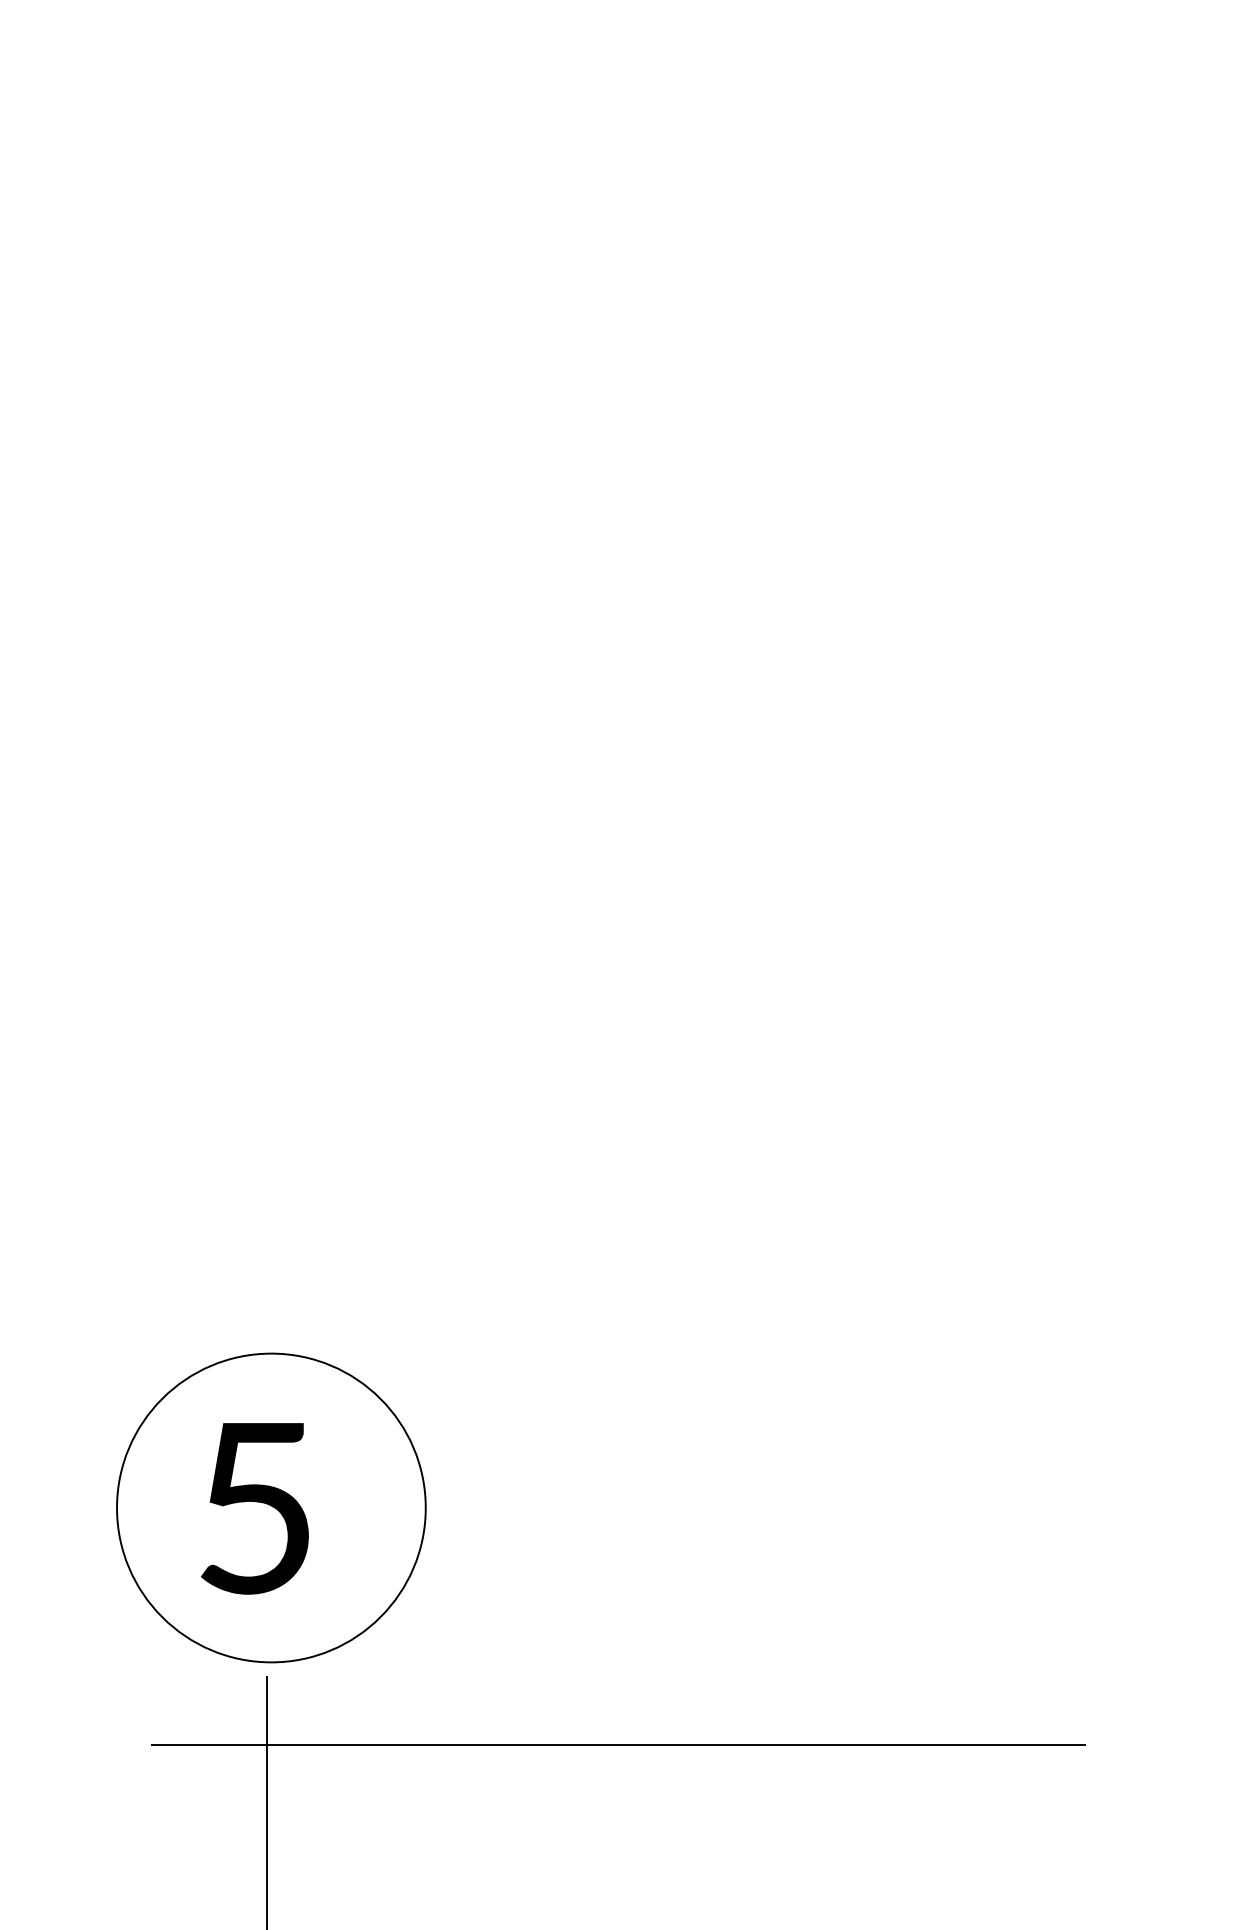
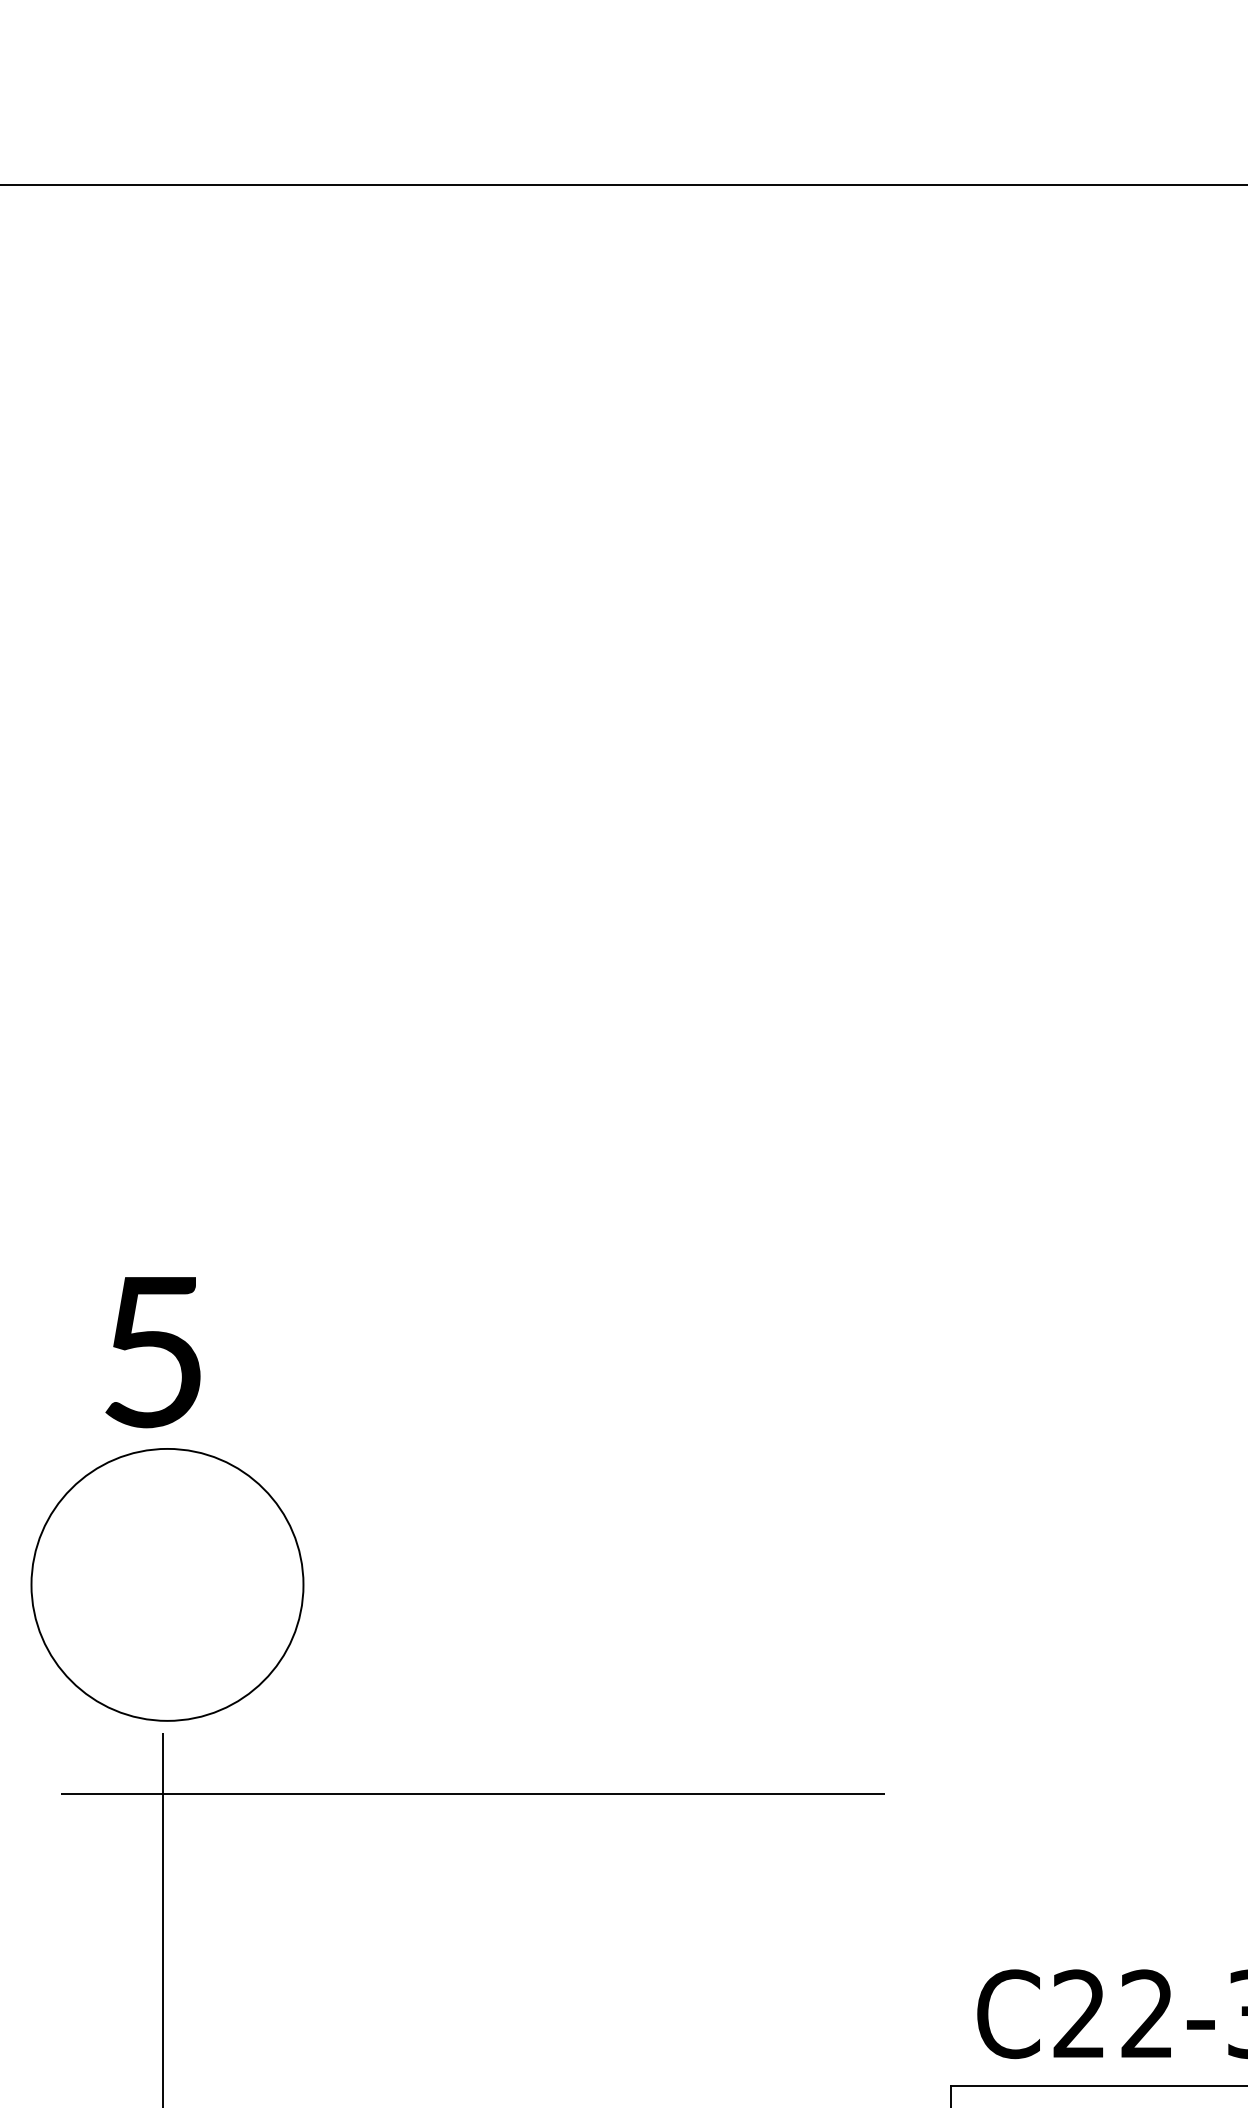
text: (254, 1508) -> (152, 1352), moved

